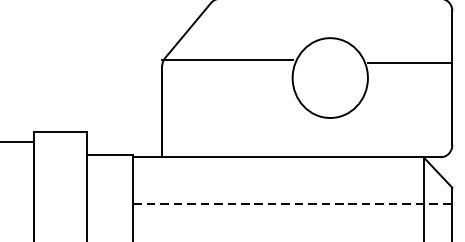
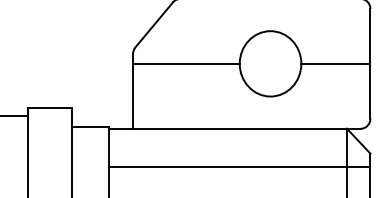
line: (226, 59) -> (185, 63), moved
line: (409, 62) -> (335, 63), moved
line: (292, 204) -> (239, 167), dashed -> solid

